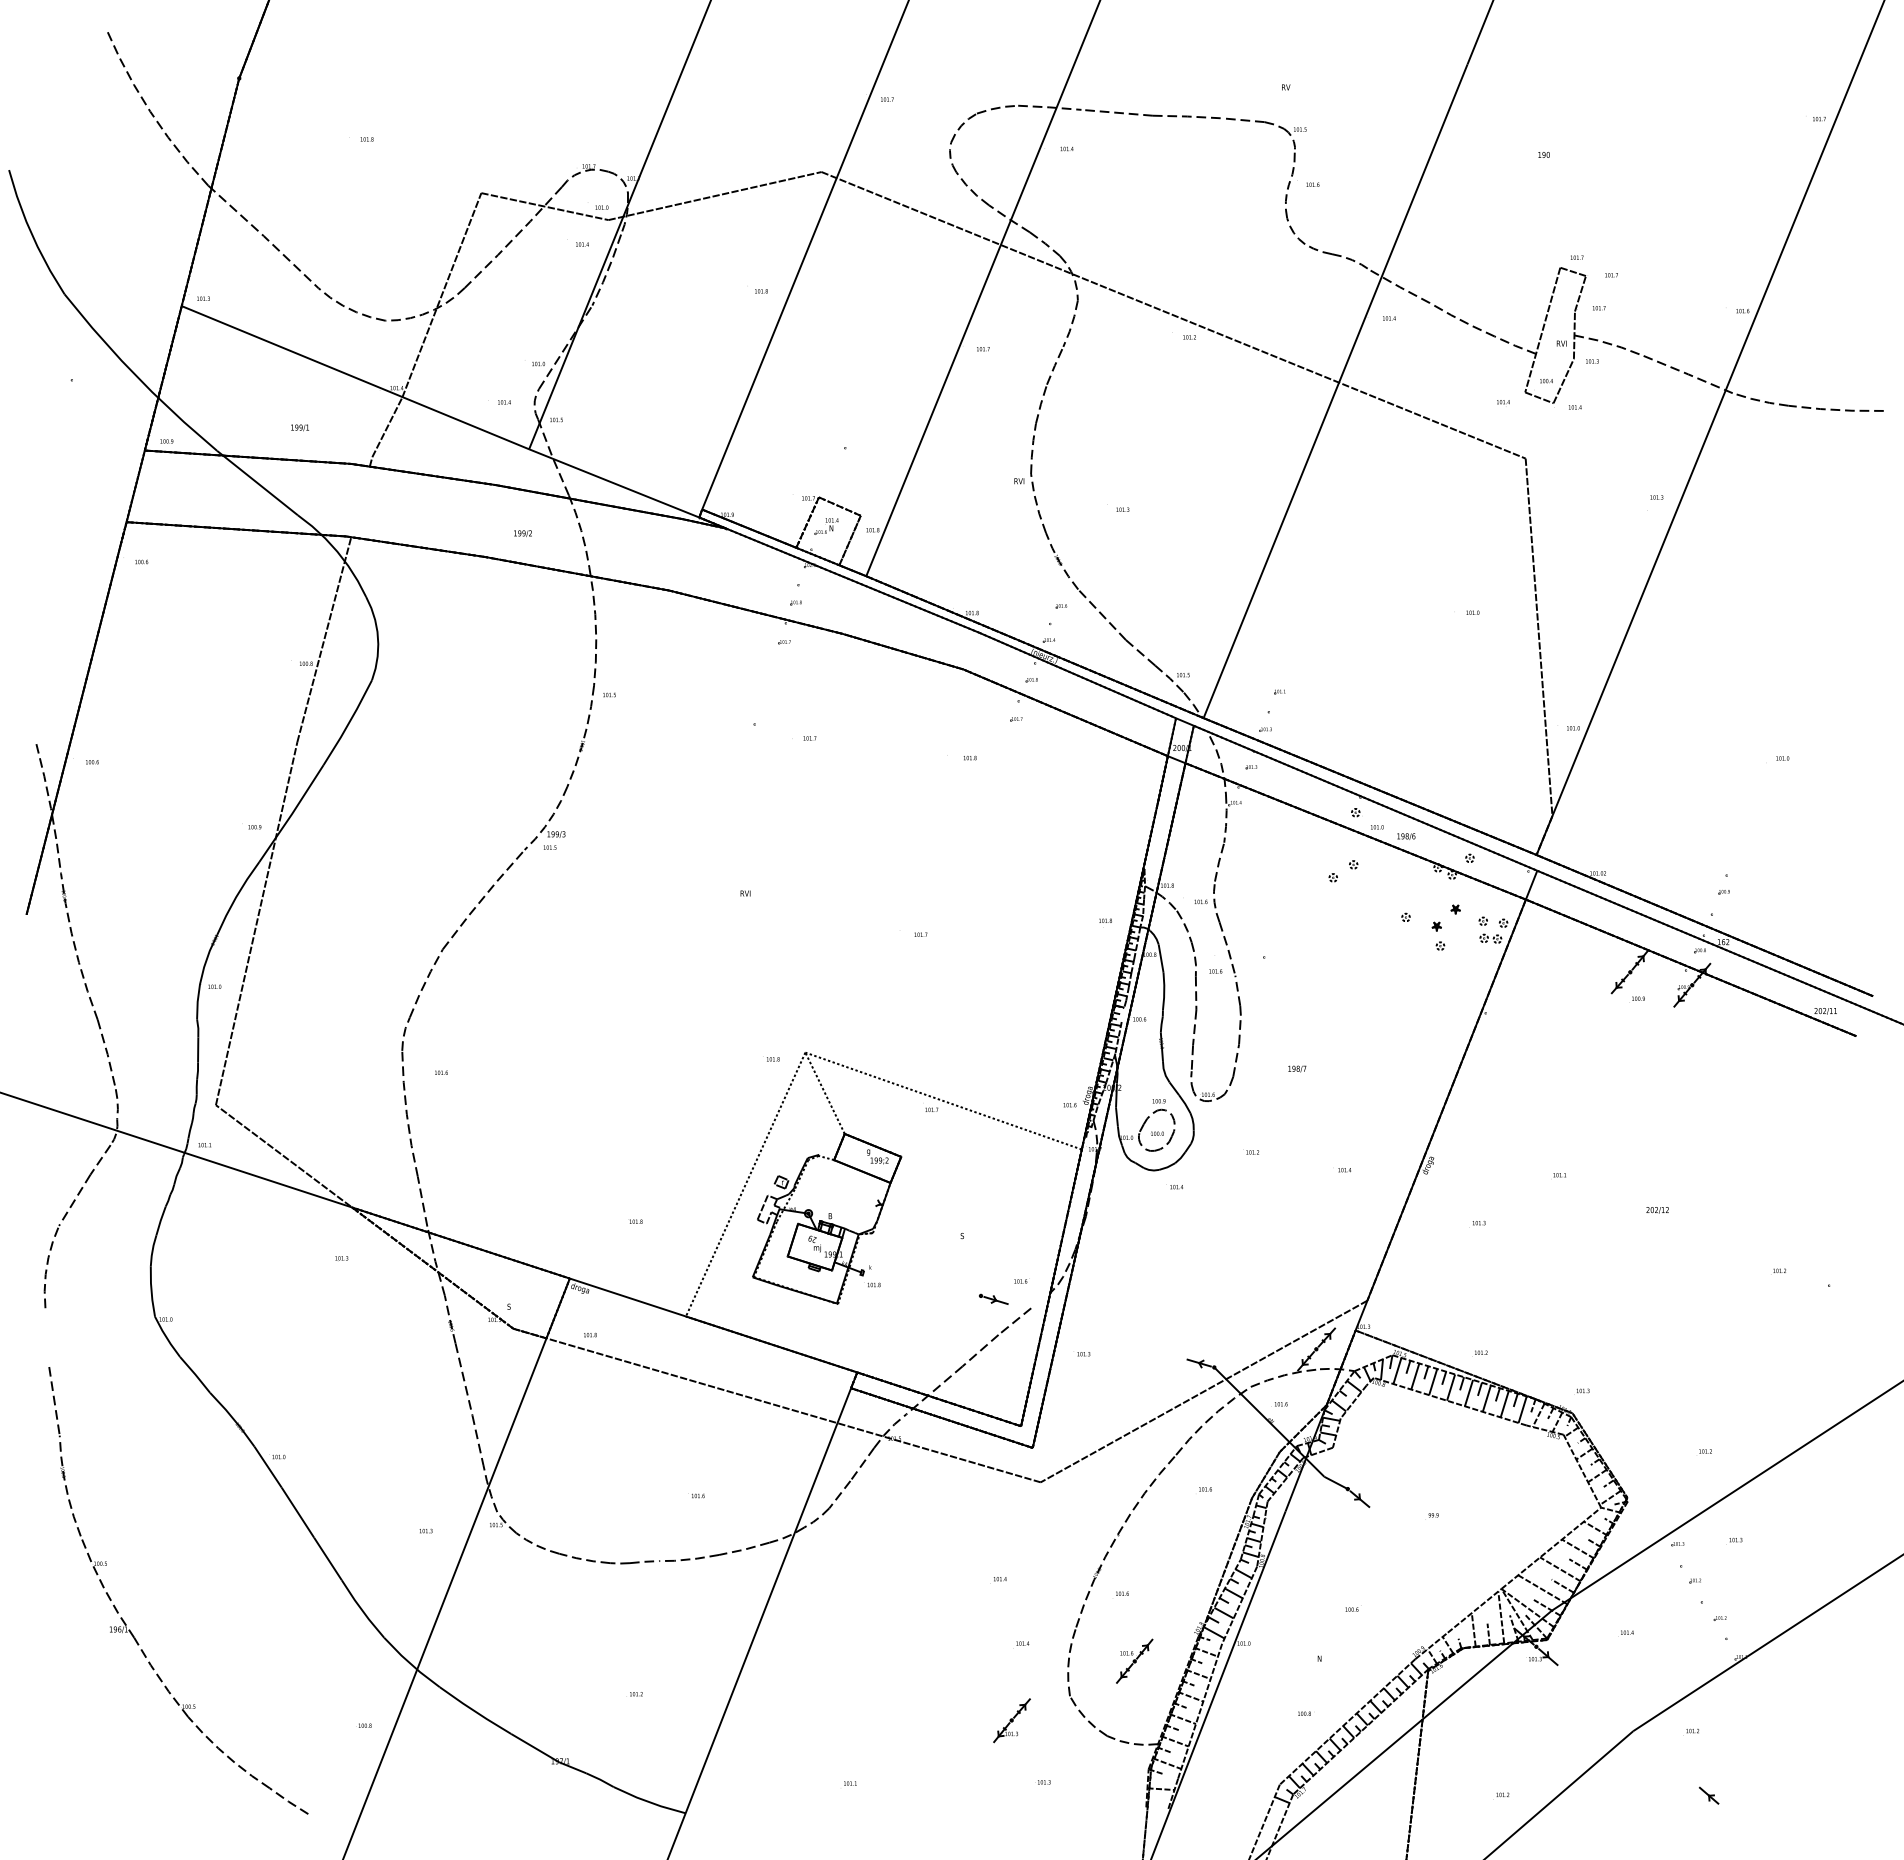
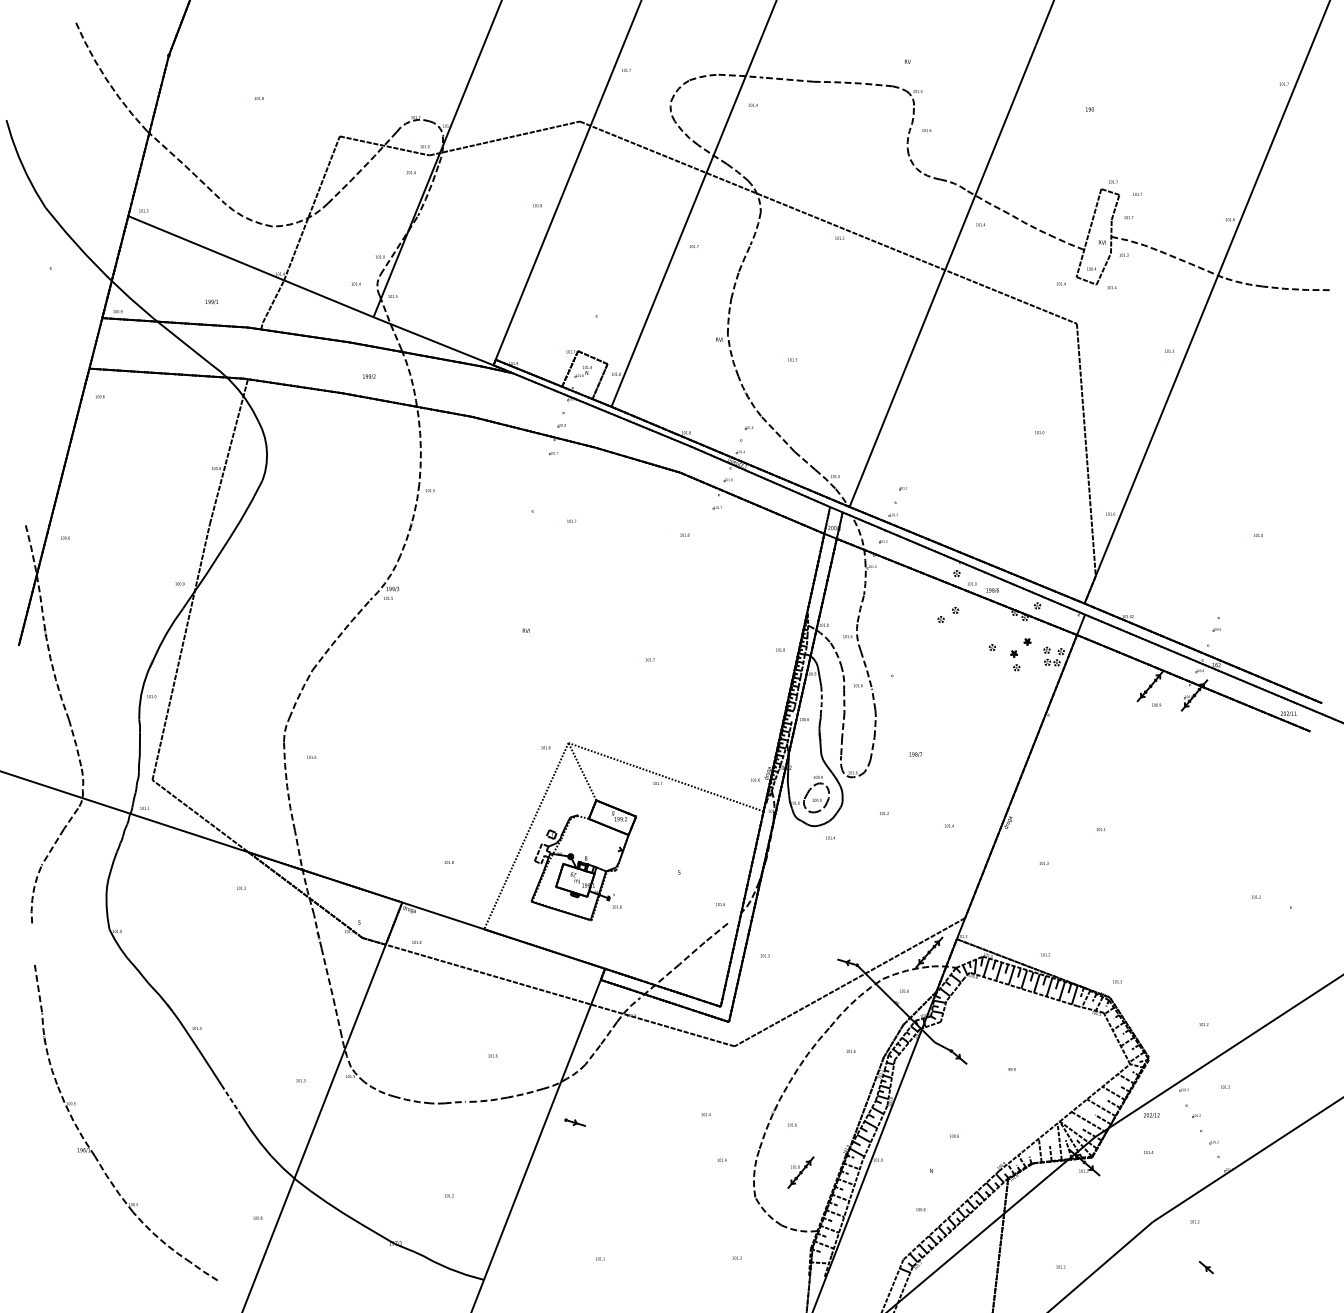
line: (1164, 992) -> (821, 700), solid -> dashed
text: (1657, 1210) -> (1151, 1115), moved
part: (993, 1298) -> (574, 1121), moved
line: (328, 1559) -> (231, 1100), solid -> dashed
part: (1011, 1720) -> (713, 1214), removed

